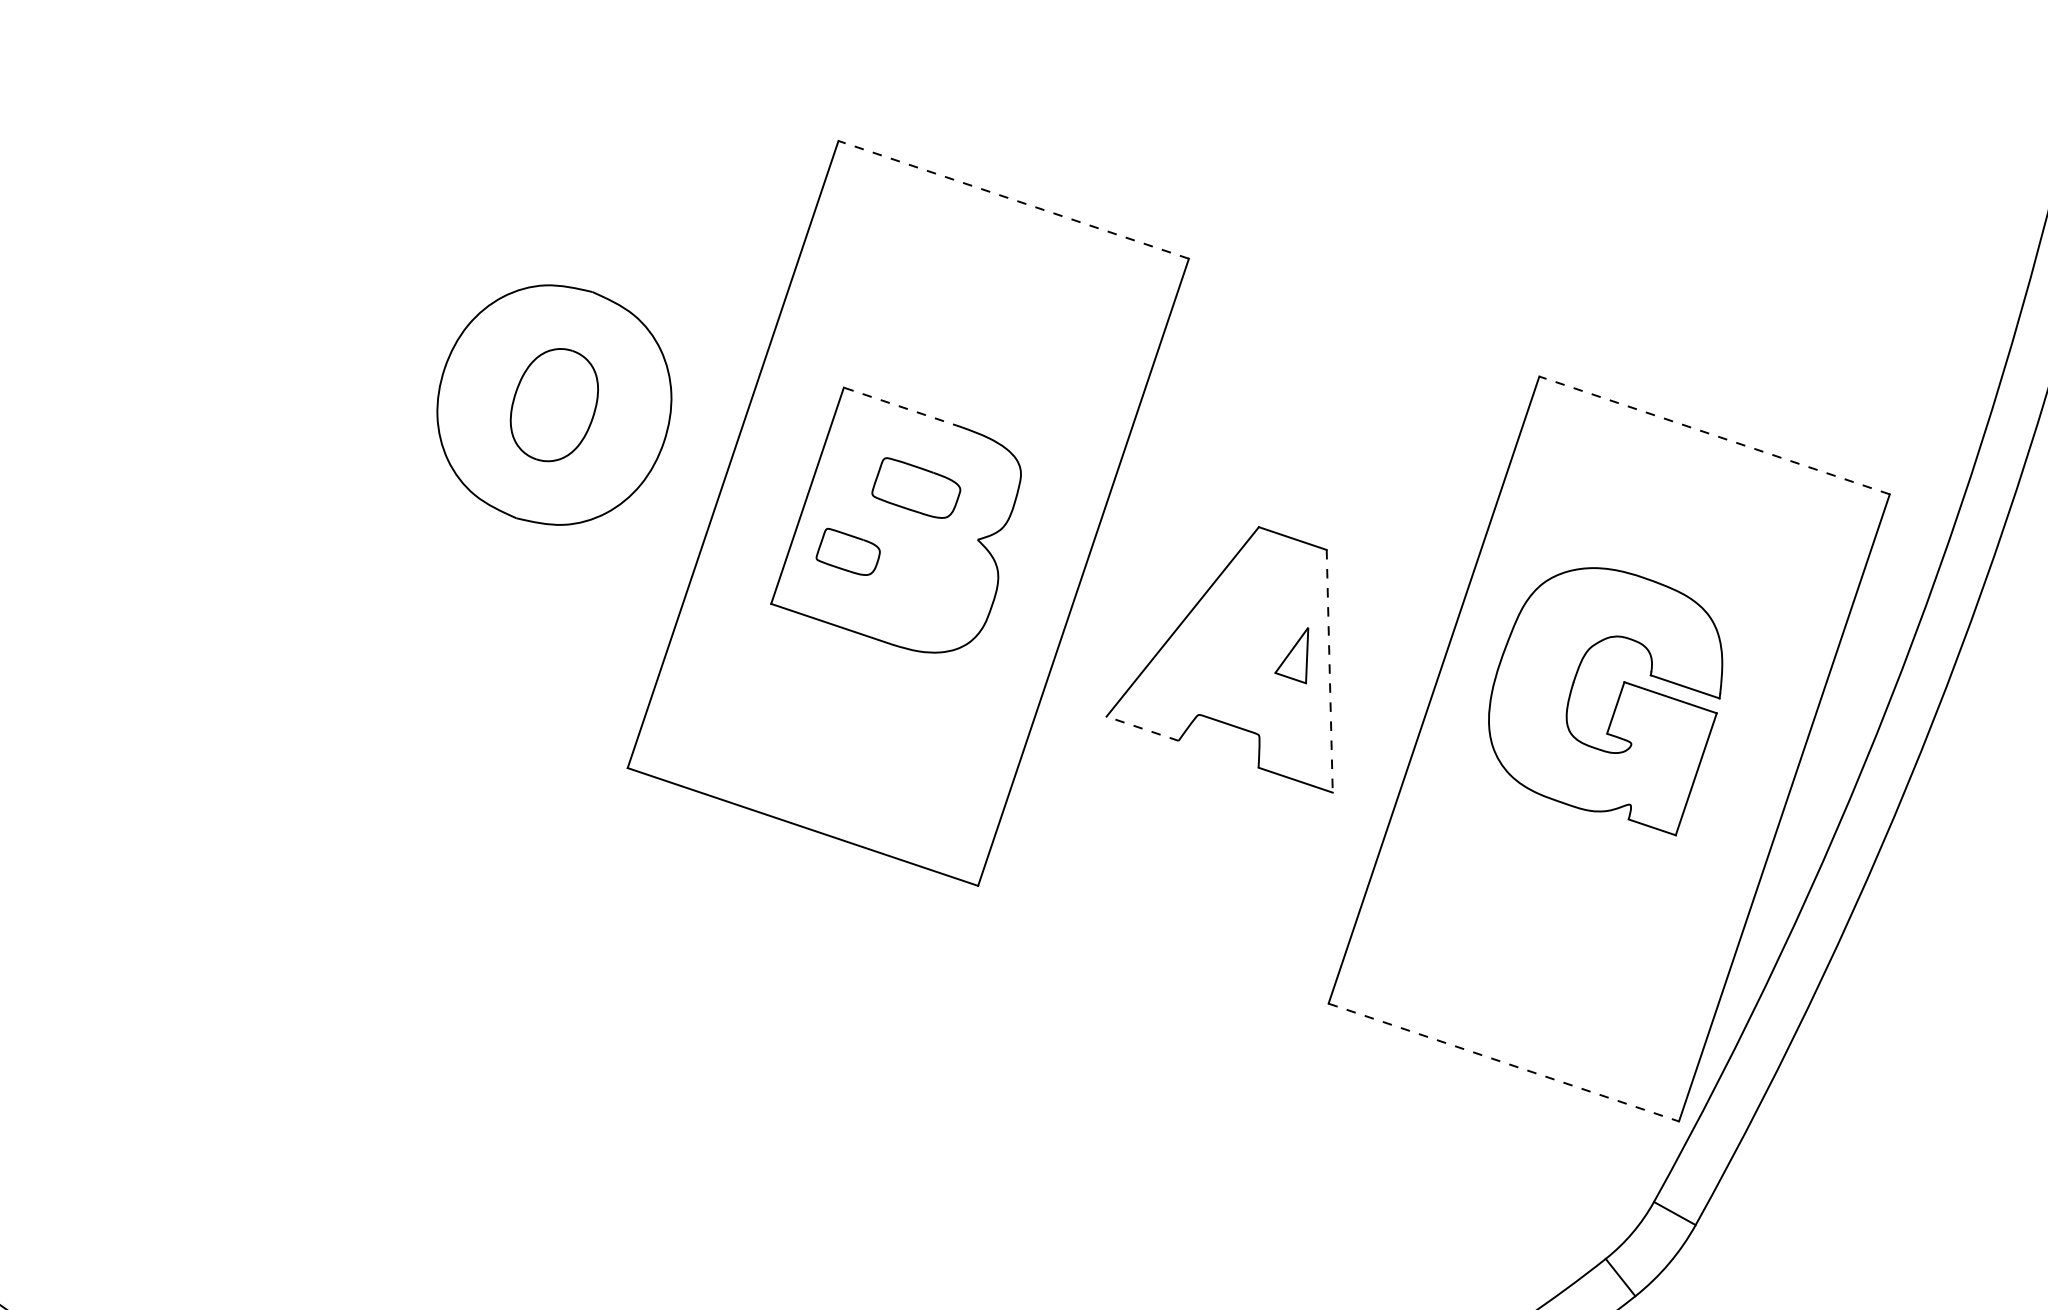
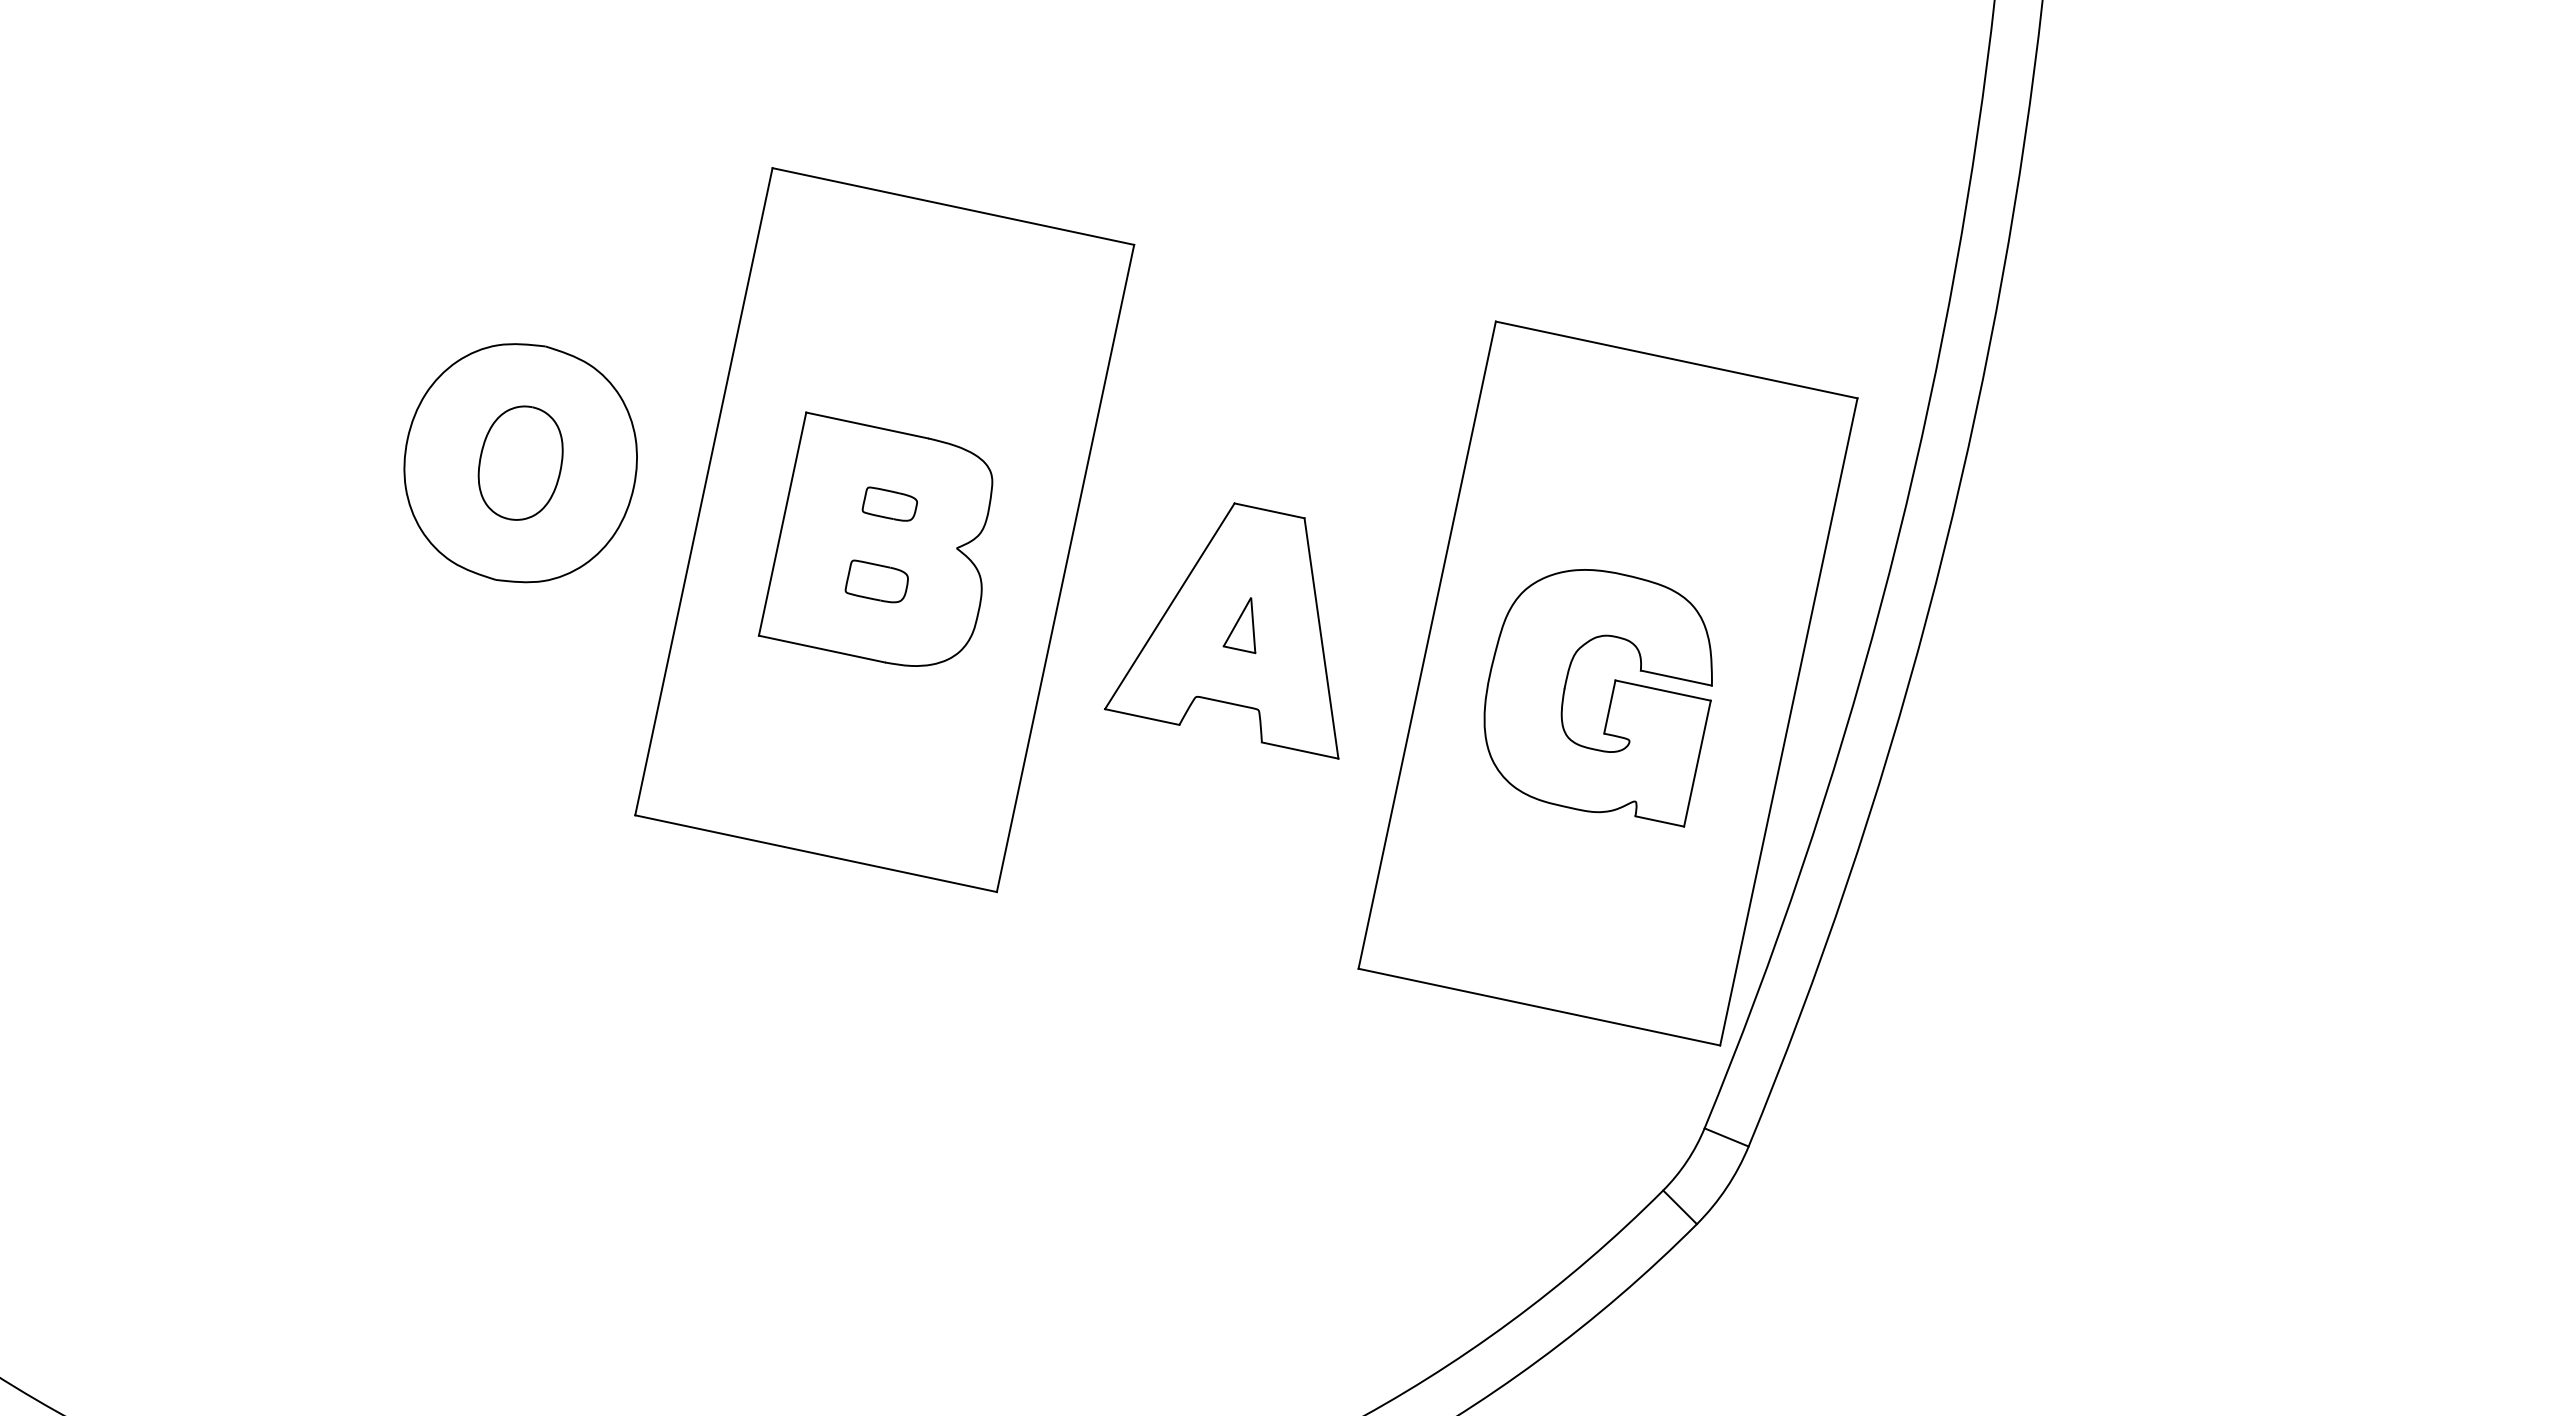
line: (1013, 199) -> (953, 206), dashed -> solid
line: (902, 407) -> (866, 425), dashed -> solid
line: (1714, 434) -> (1676, 359), dashed -> solid
part: (916, 487) -> (889, 503), size x0.62
part: (848, 552) -> (876, 581), moved
part: (1293, 654) -> (1239, 625), moved
line: (1329, 671) -> (1321, 638), dashed -> solid
part: (1615, 703) -> (1609, 702), moved
line: (1141, 728) -> (1141, 716), dashed -> solid
line: (1503, 1062) -> (1539, 1007), dashed -> solid

